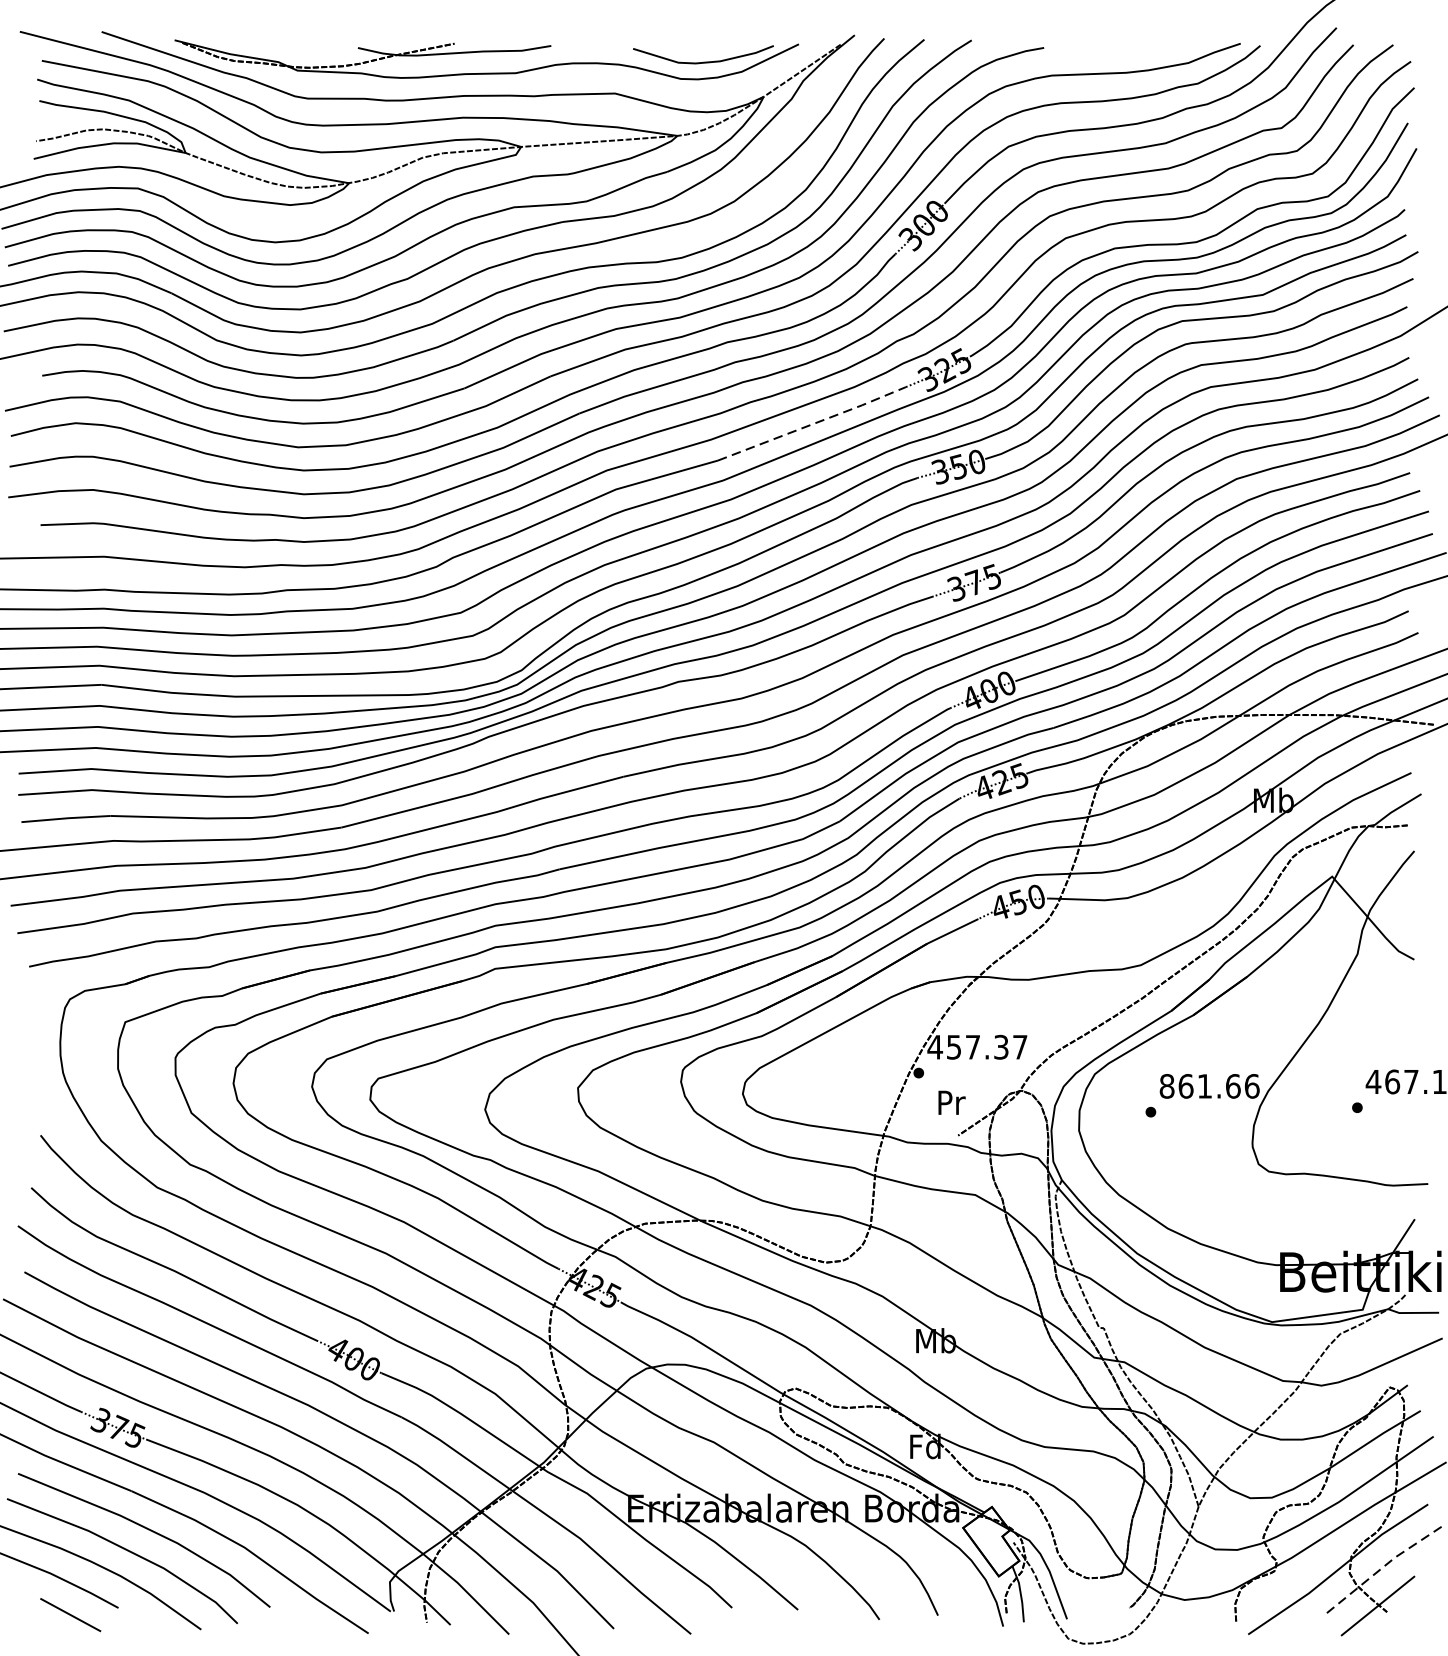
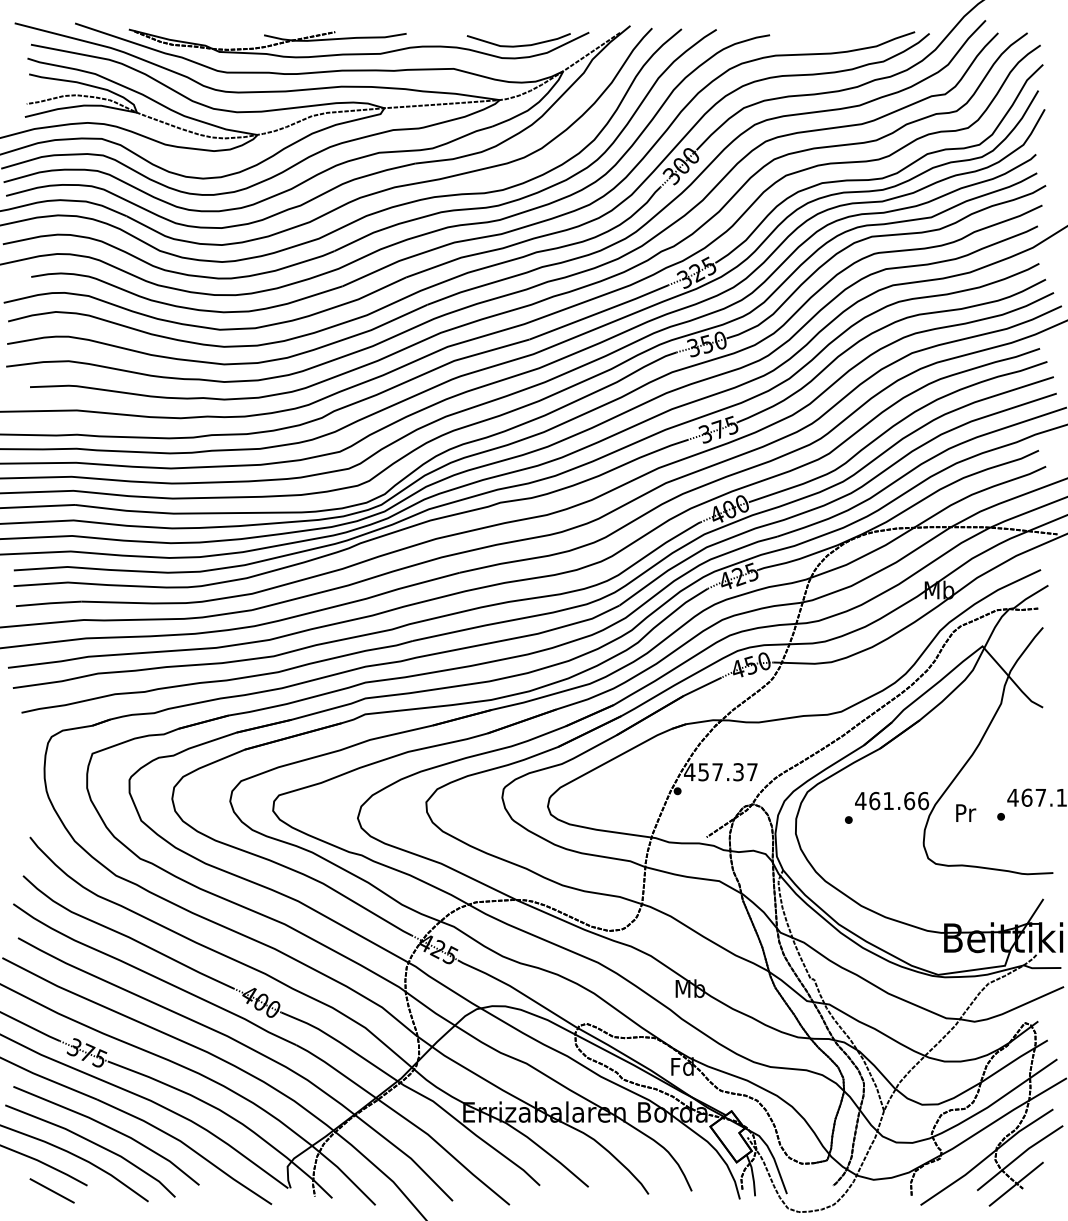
line: (812, 423) -> (599, 312), dashed -> solid
text: (1166, 1085) -> (860, 800), 861.66 -> 461.66
text: (952, 1101) -> (966, 812), moved
line: (1382, 1568) -> (1019, 1156), dashed -> solid

